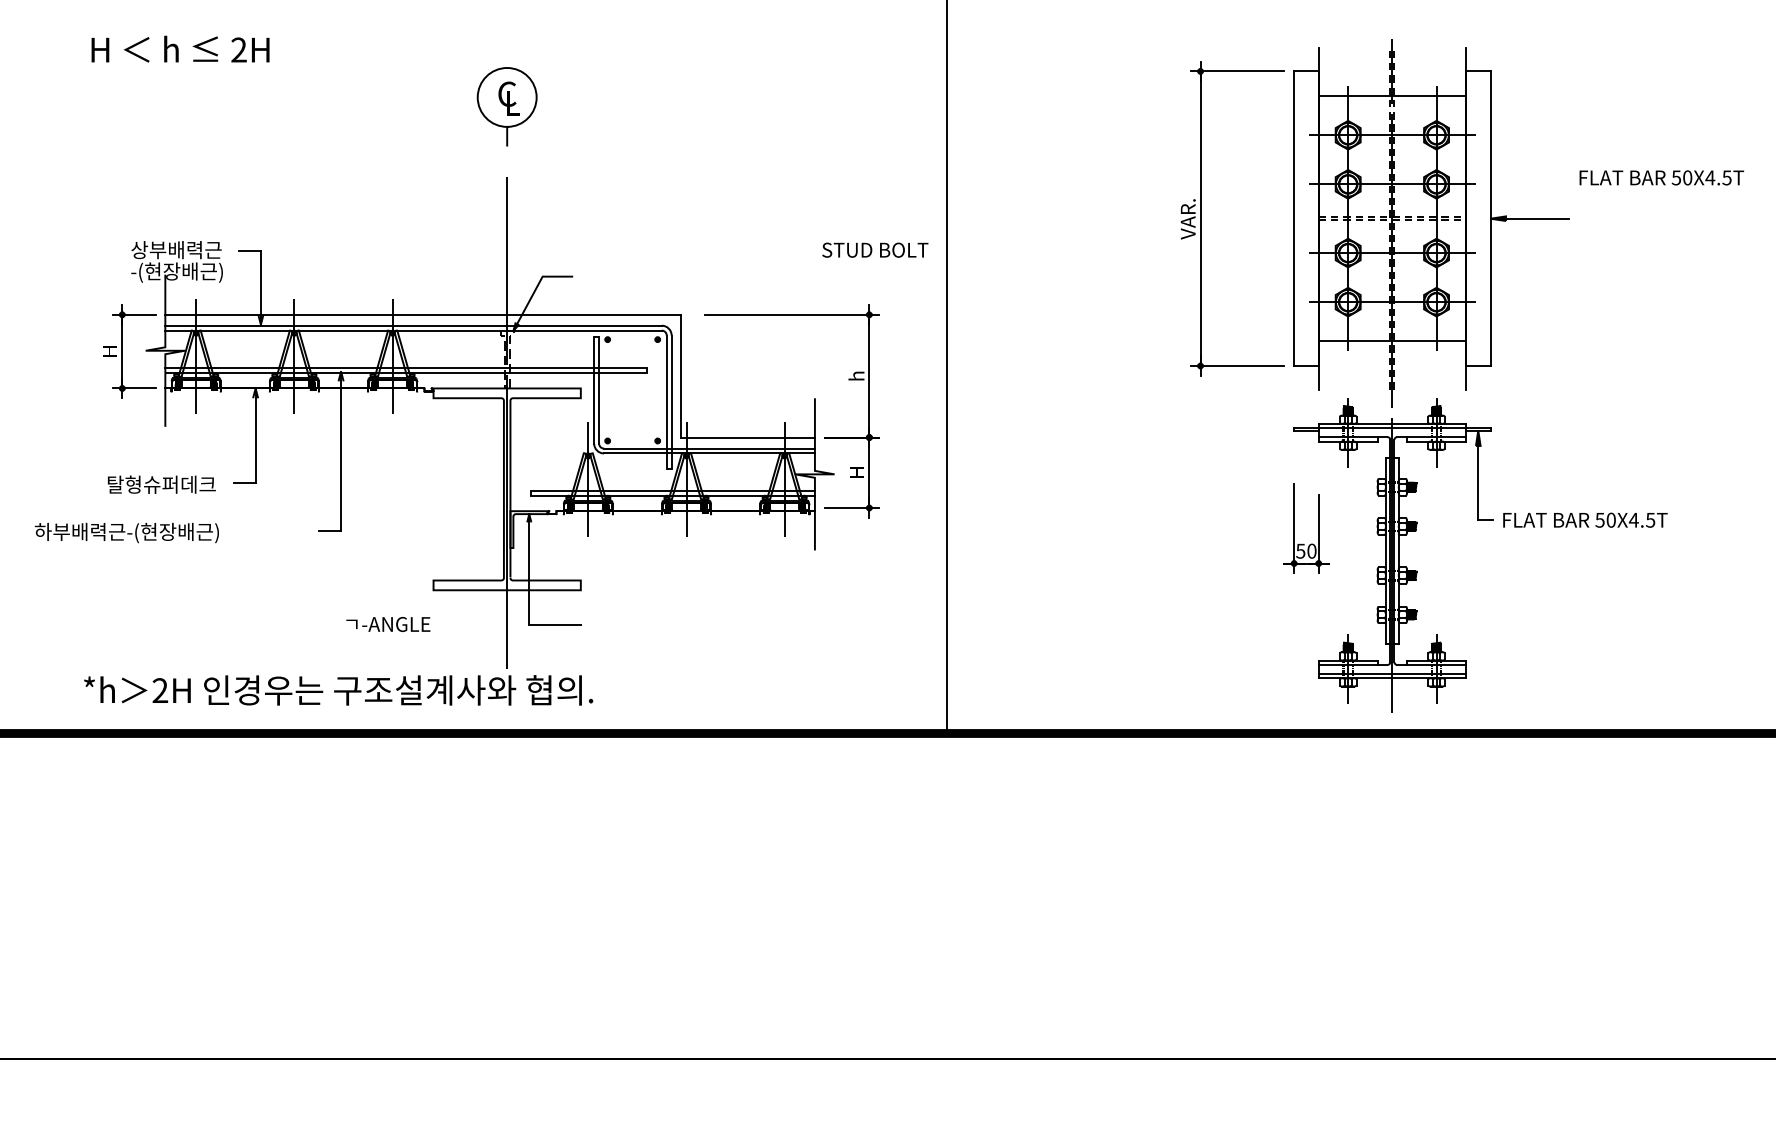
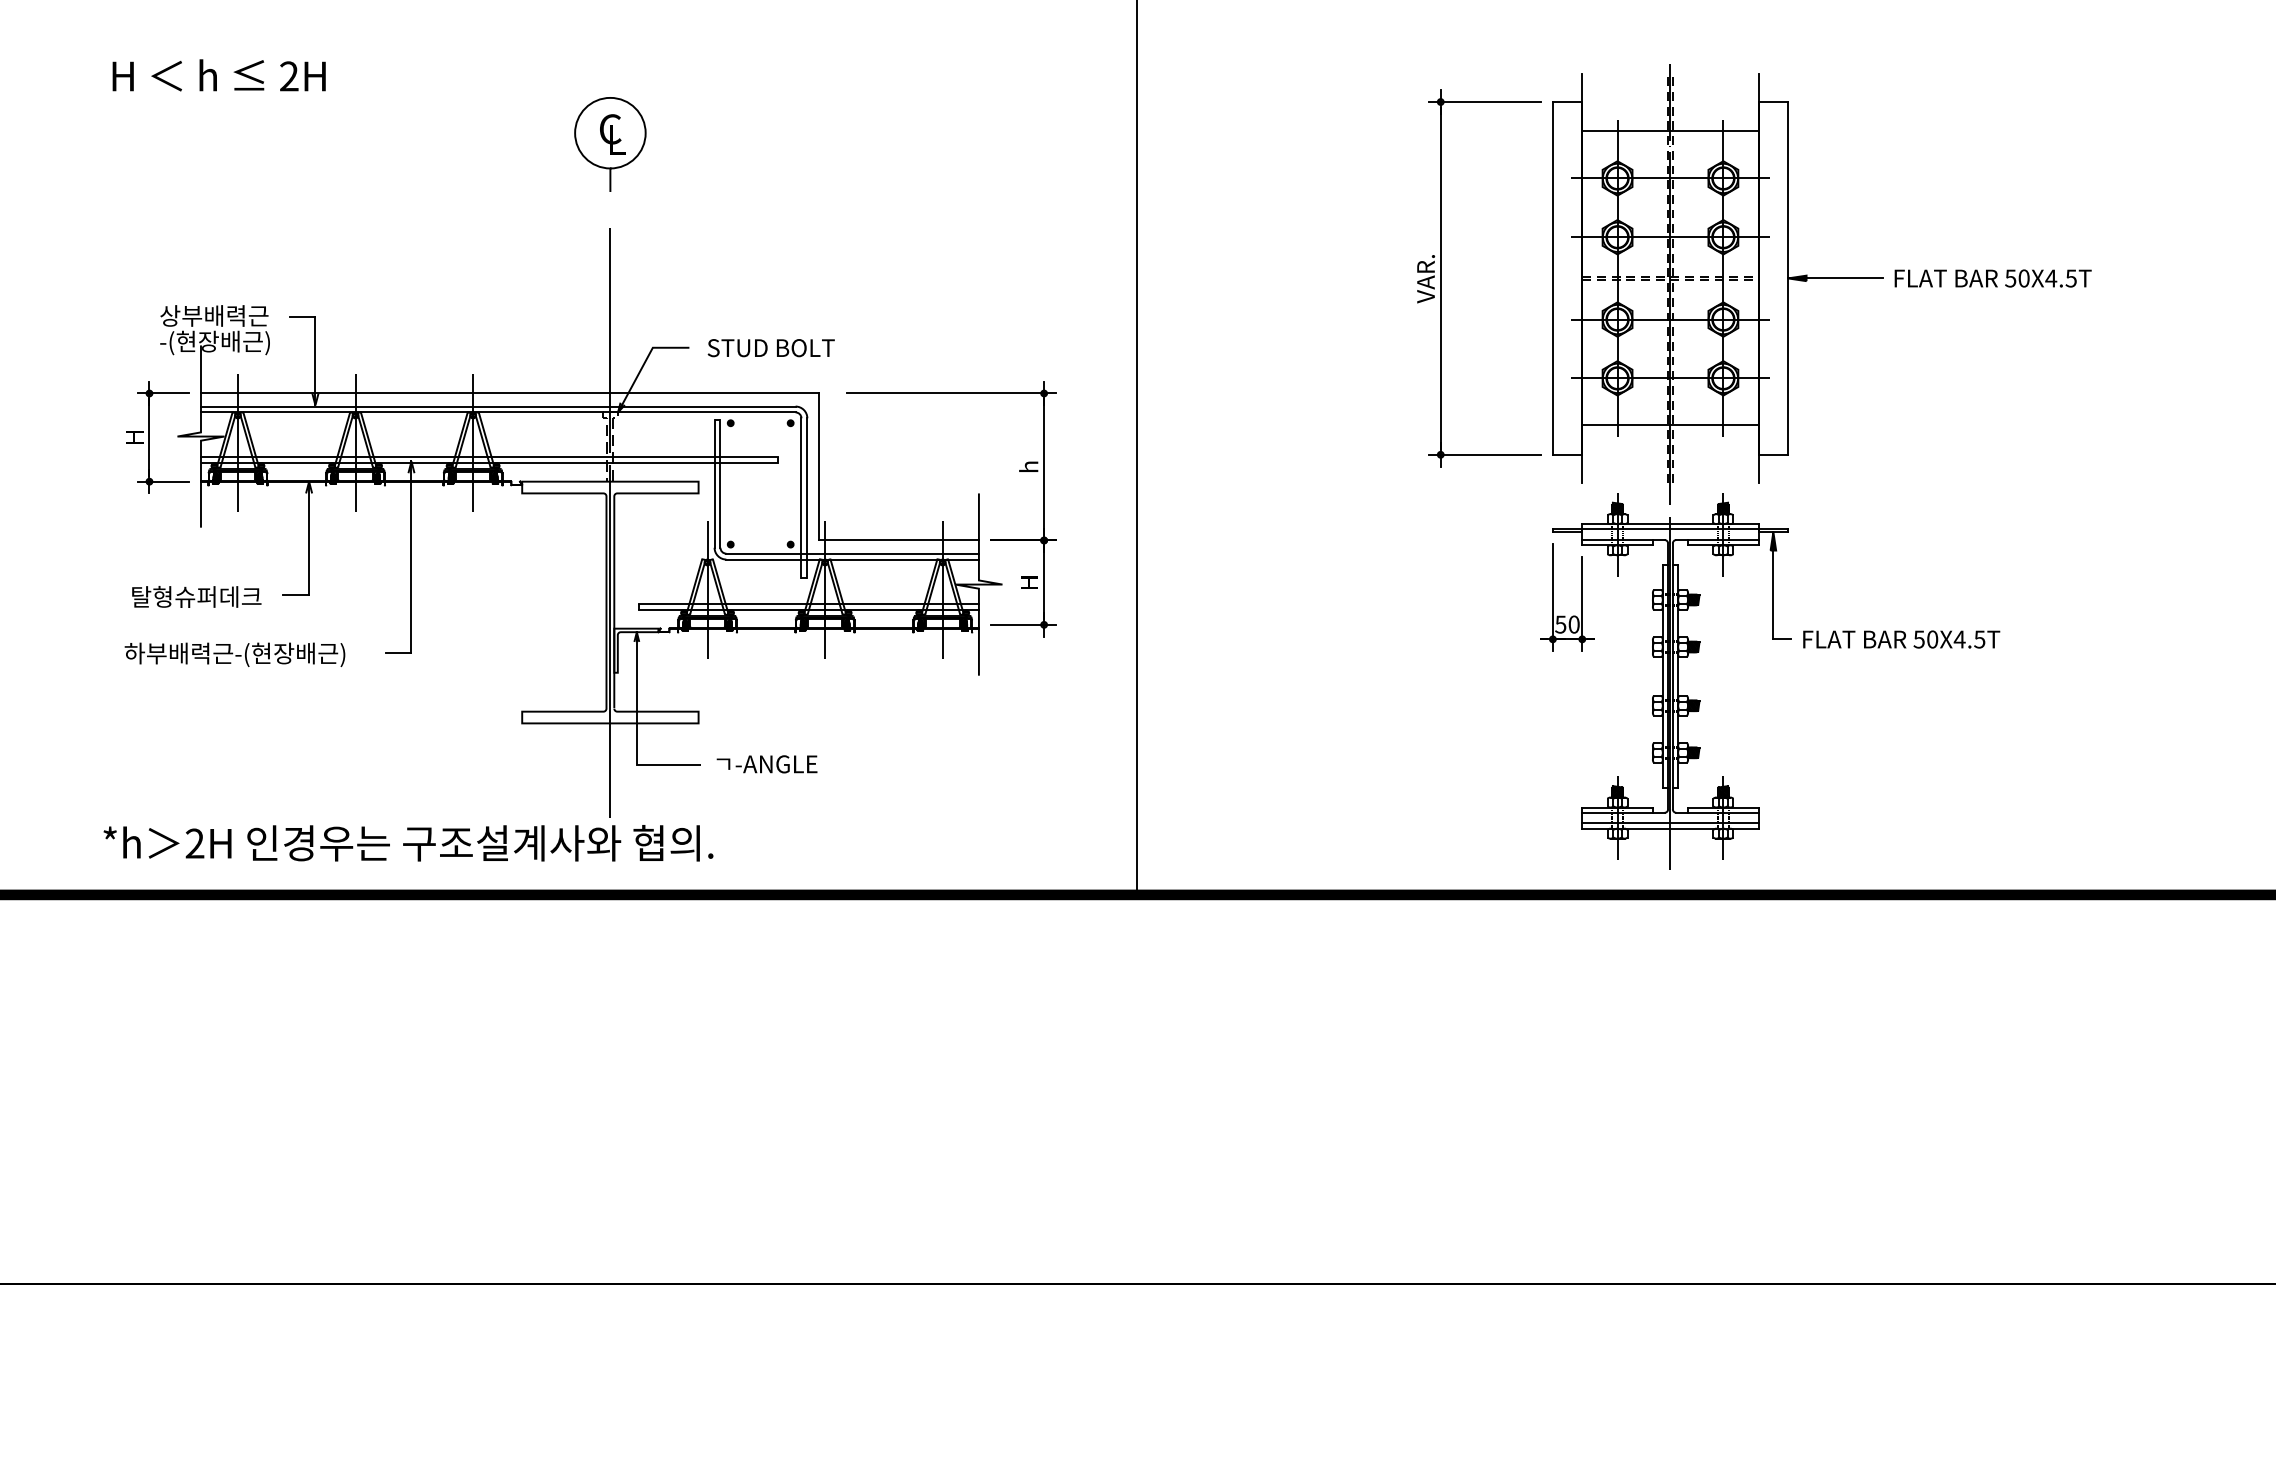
text: (1661, 177) -> (1992, 278), moved
text: (874, 250) -> (770, 348), moved
part: (1294, 528) -> (1553, 597), moved
text: (126, 532) -> (234, 654), moved
text: (387, 624) -> (766, 764), moved

